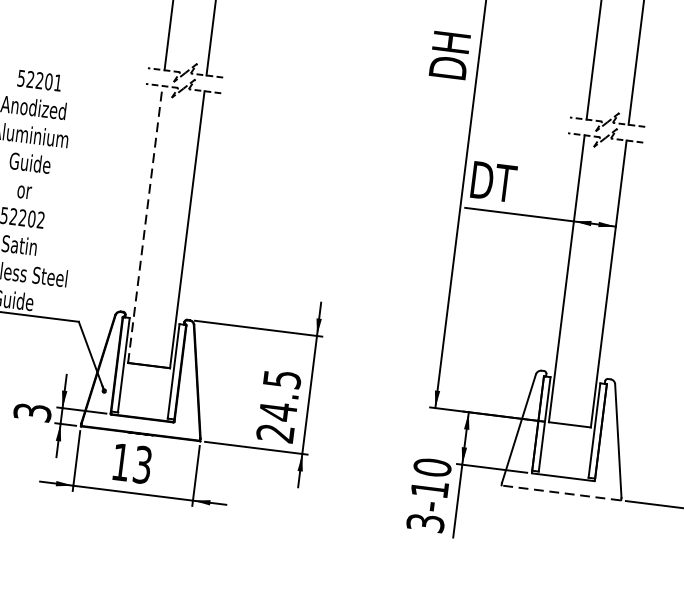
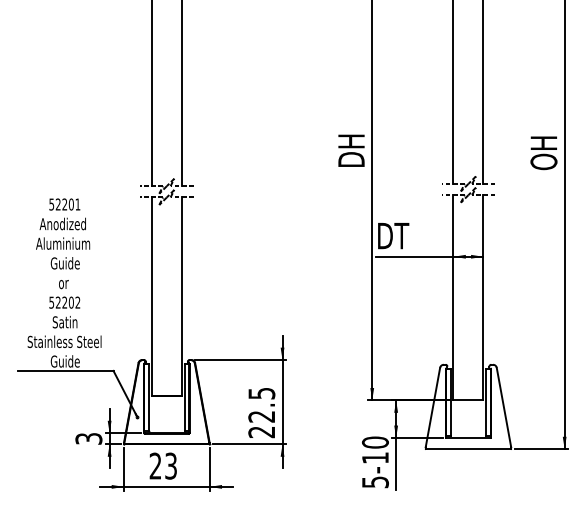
line: (144, 224) -> (151, 296), dashed -> solid
text: (277, 411) -> (261, 416), 24.5 -> 22.5
text: (121, 461) -> (155, 465), 13 -> 23
line: (560, 493) -> (467, 449), dashed -> solid
text: (424, 521) -> (374, 481), 3-10 -> 5-10

